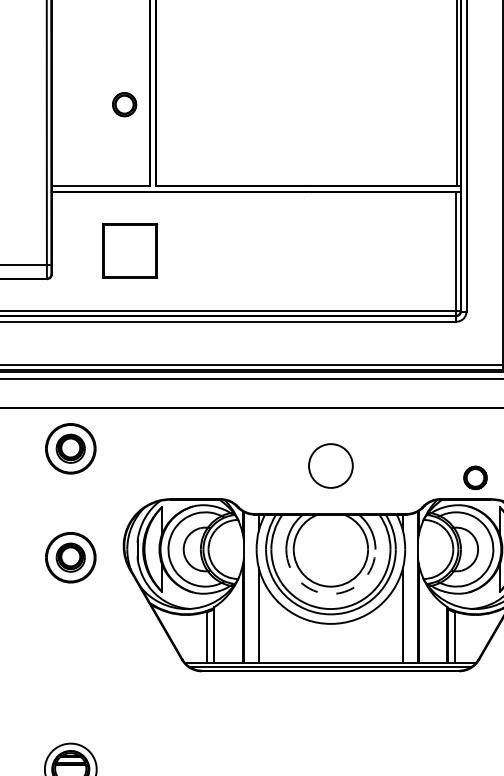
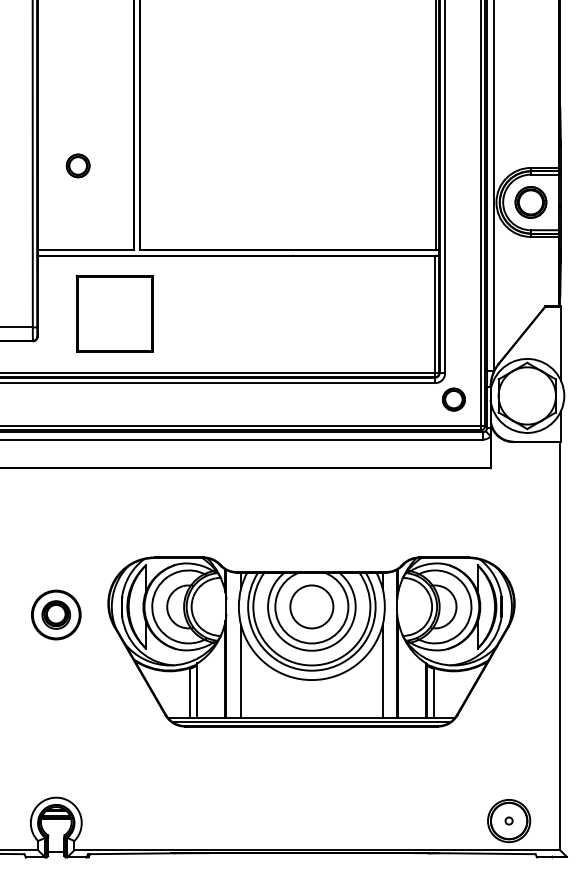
part: (123, 104) -> (77, 165), moved
part: (130, 250) -> (114, 313), size x1.43
part: (71, 448) -> (56, 507), removed
part: (330, 465) -> (311, 606), moved
part: (475, 477) -> (453, 399), moved
arc: (330, 593) -> (311, 650), dashed -> solid

